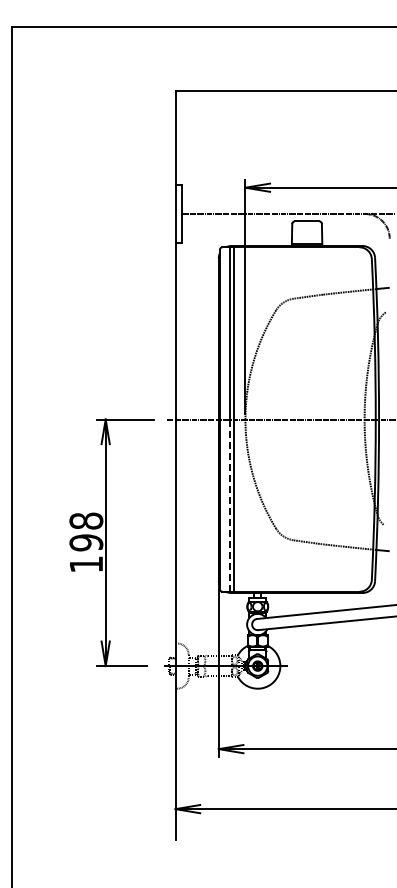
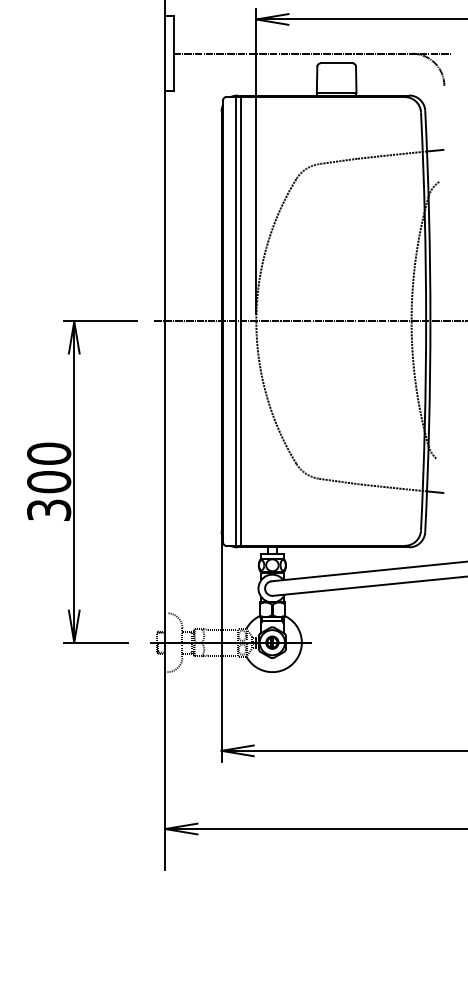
line: (229, 506) -> (235, 434), dashed -> solid
text: (86, 542) -> (49, 481), 198 -> 300

